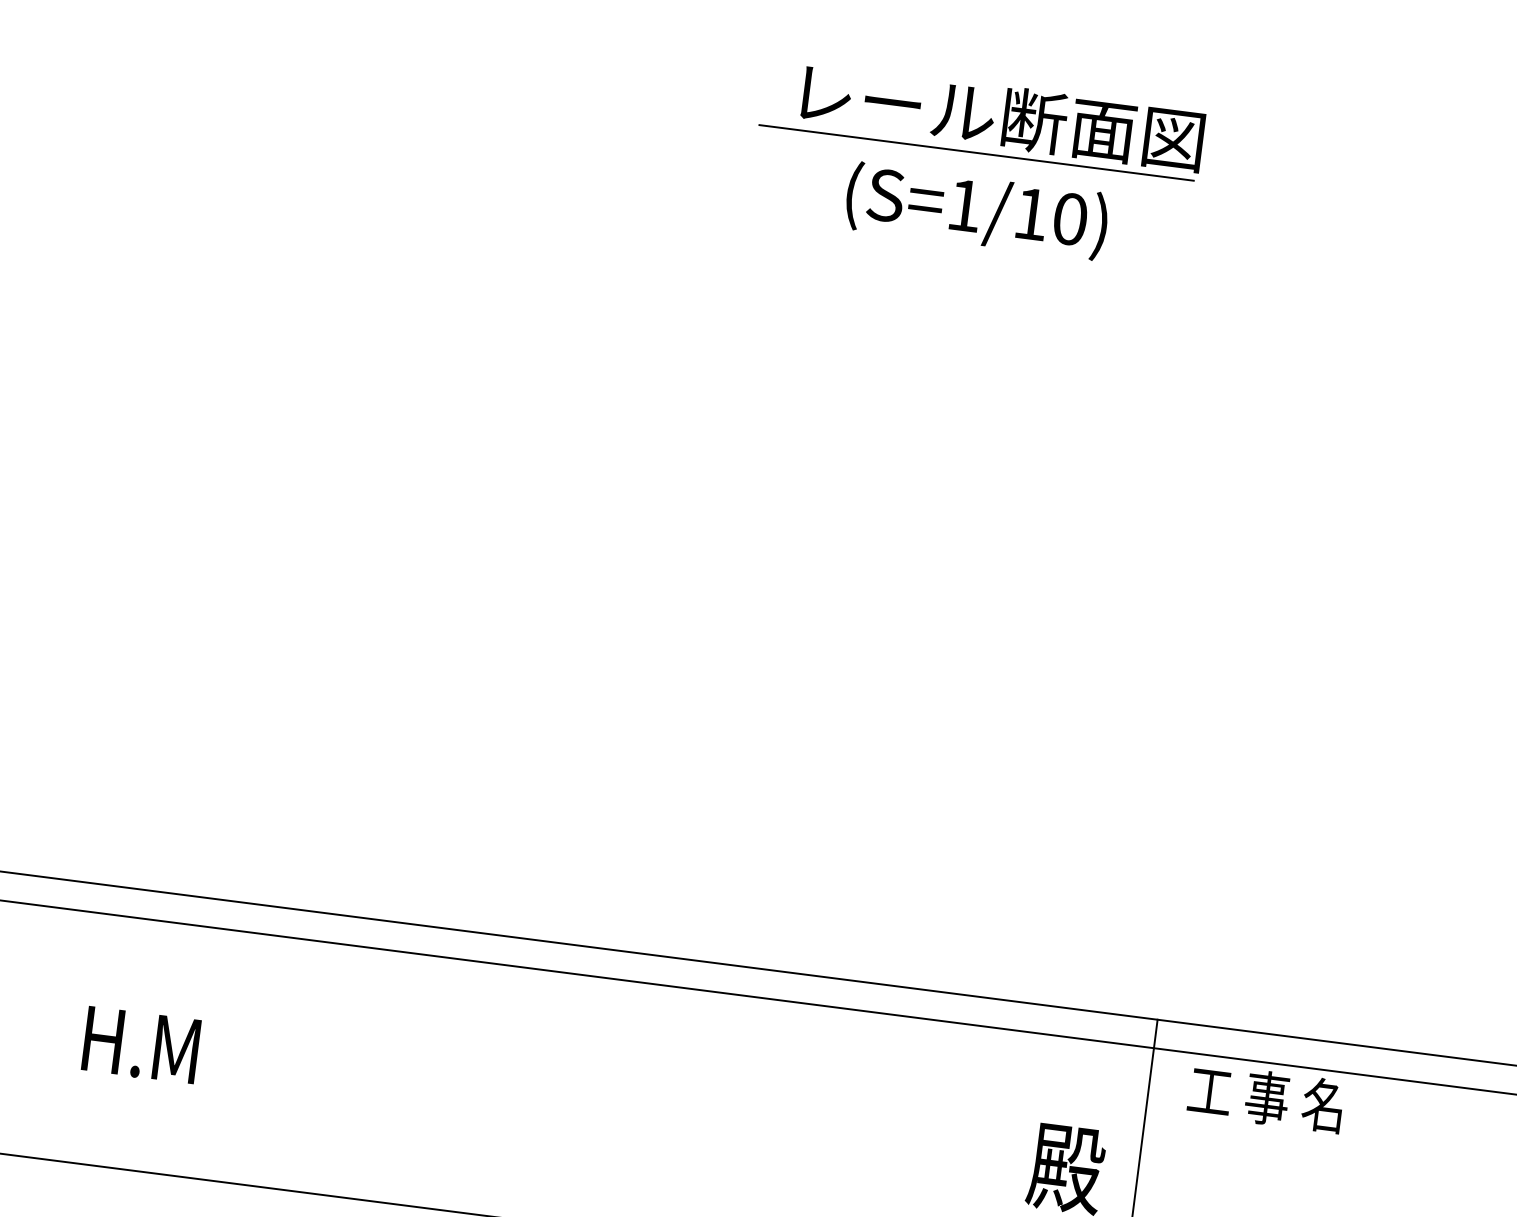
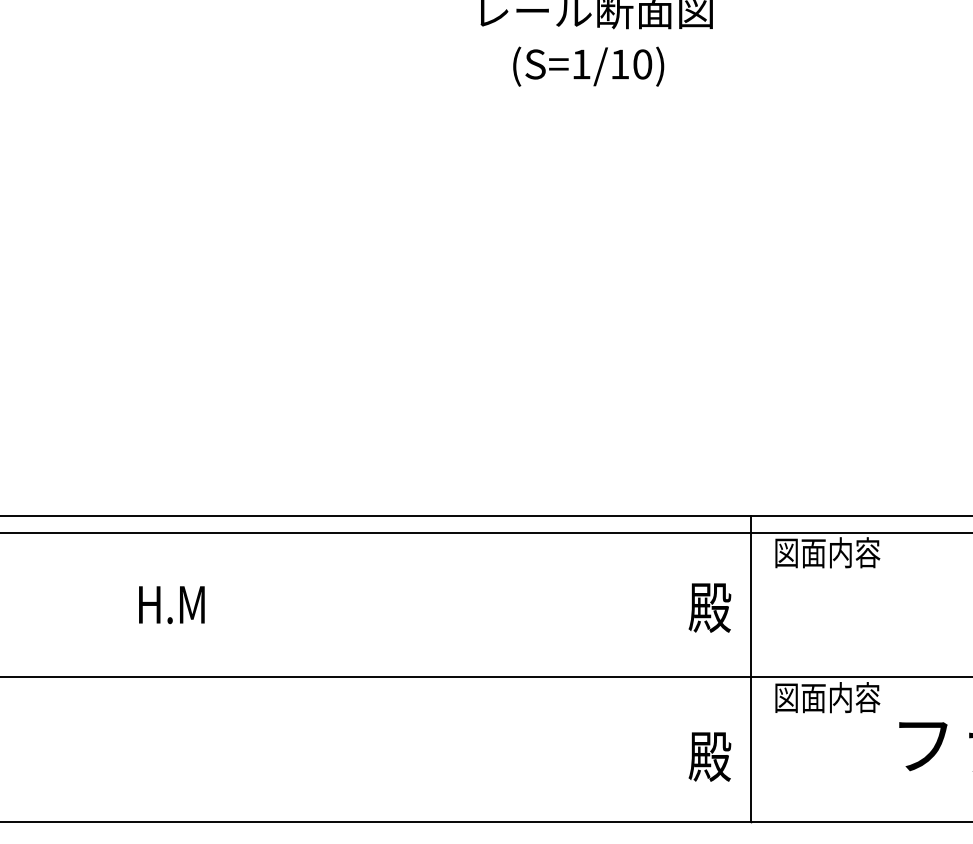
line: (977, 153) -> (584, 33), removed
text: (1280, 1099) -> (827, 552), 工 事 名 -> 図面内容

